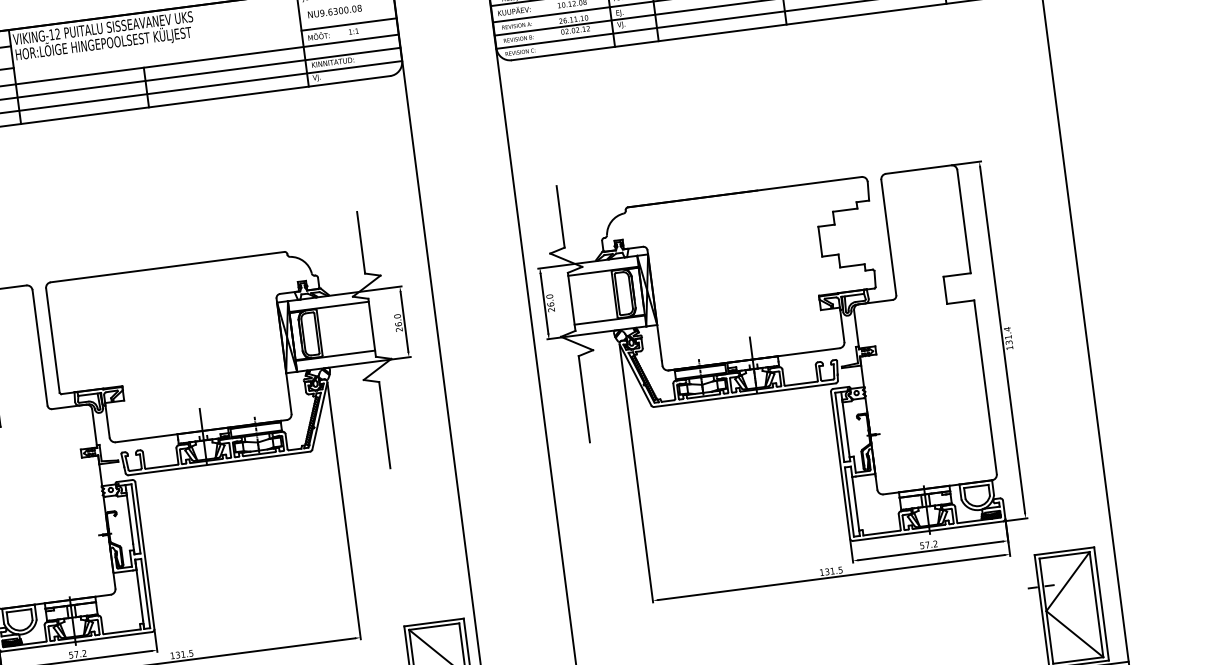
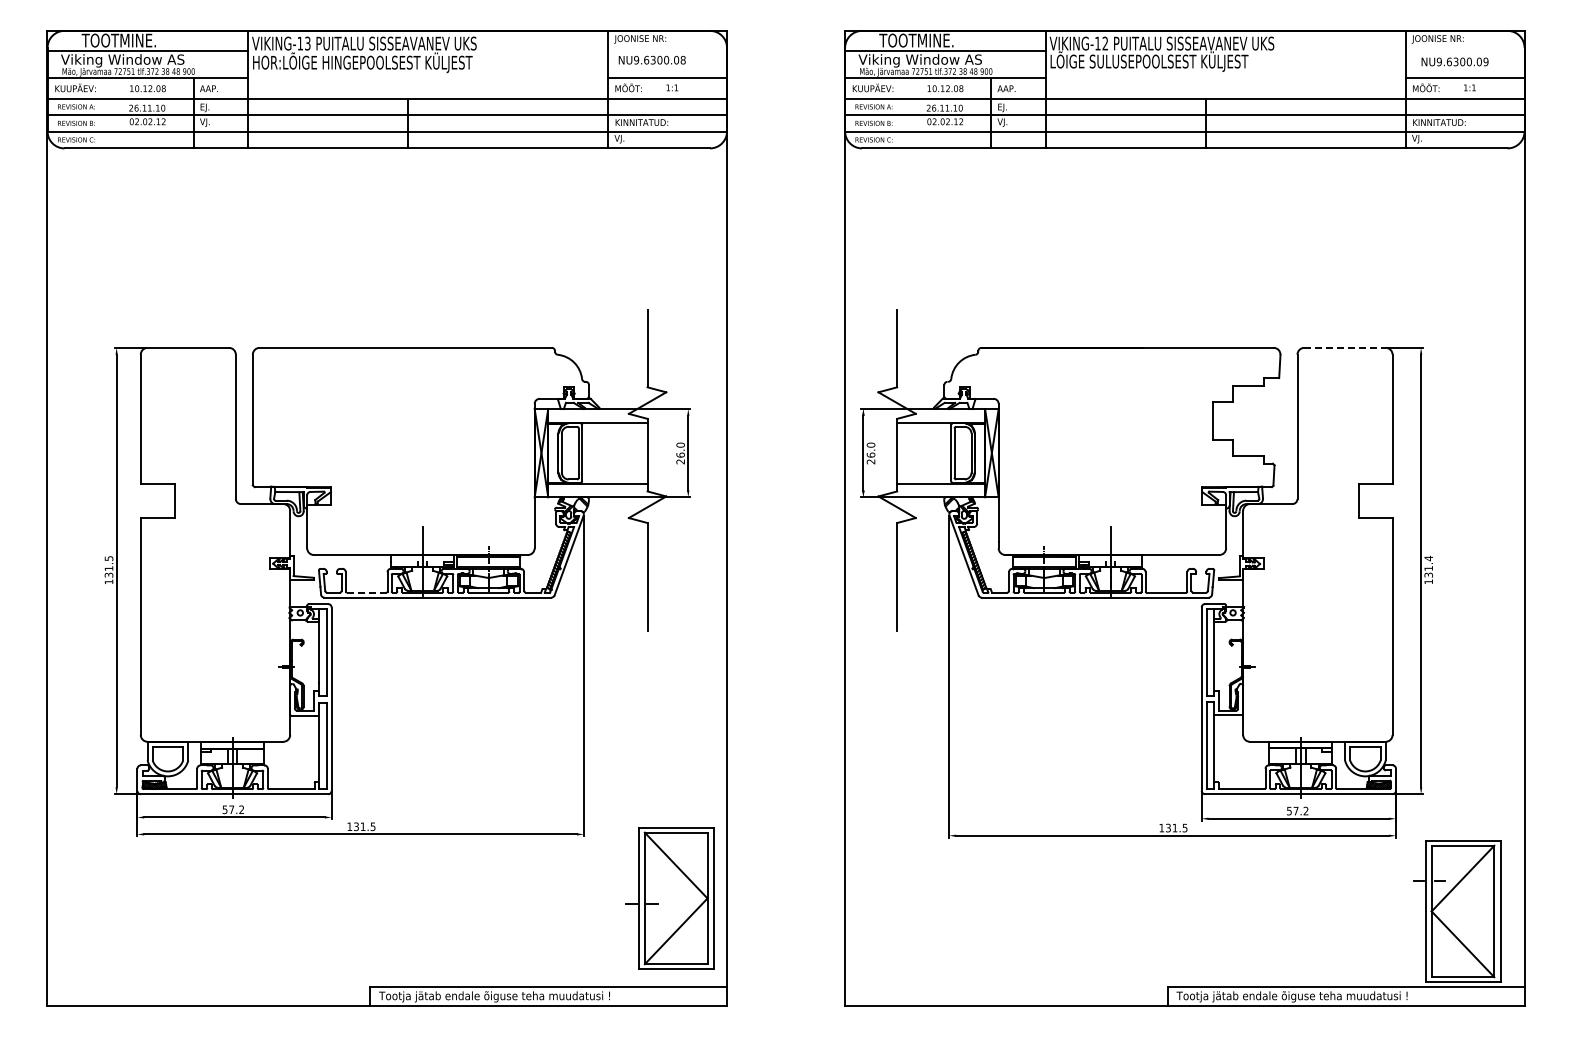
text: (57, 33) -> (307, 43), VIKING-12 -> VIKING-13
line: (918, 169) -> (1345, 347), solid -> dashed
line: (161, 466) -> (366, 592), solid -> dashed

